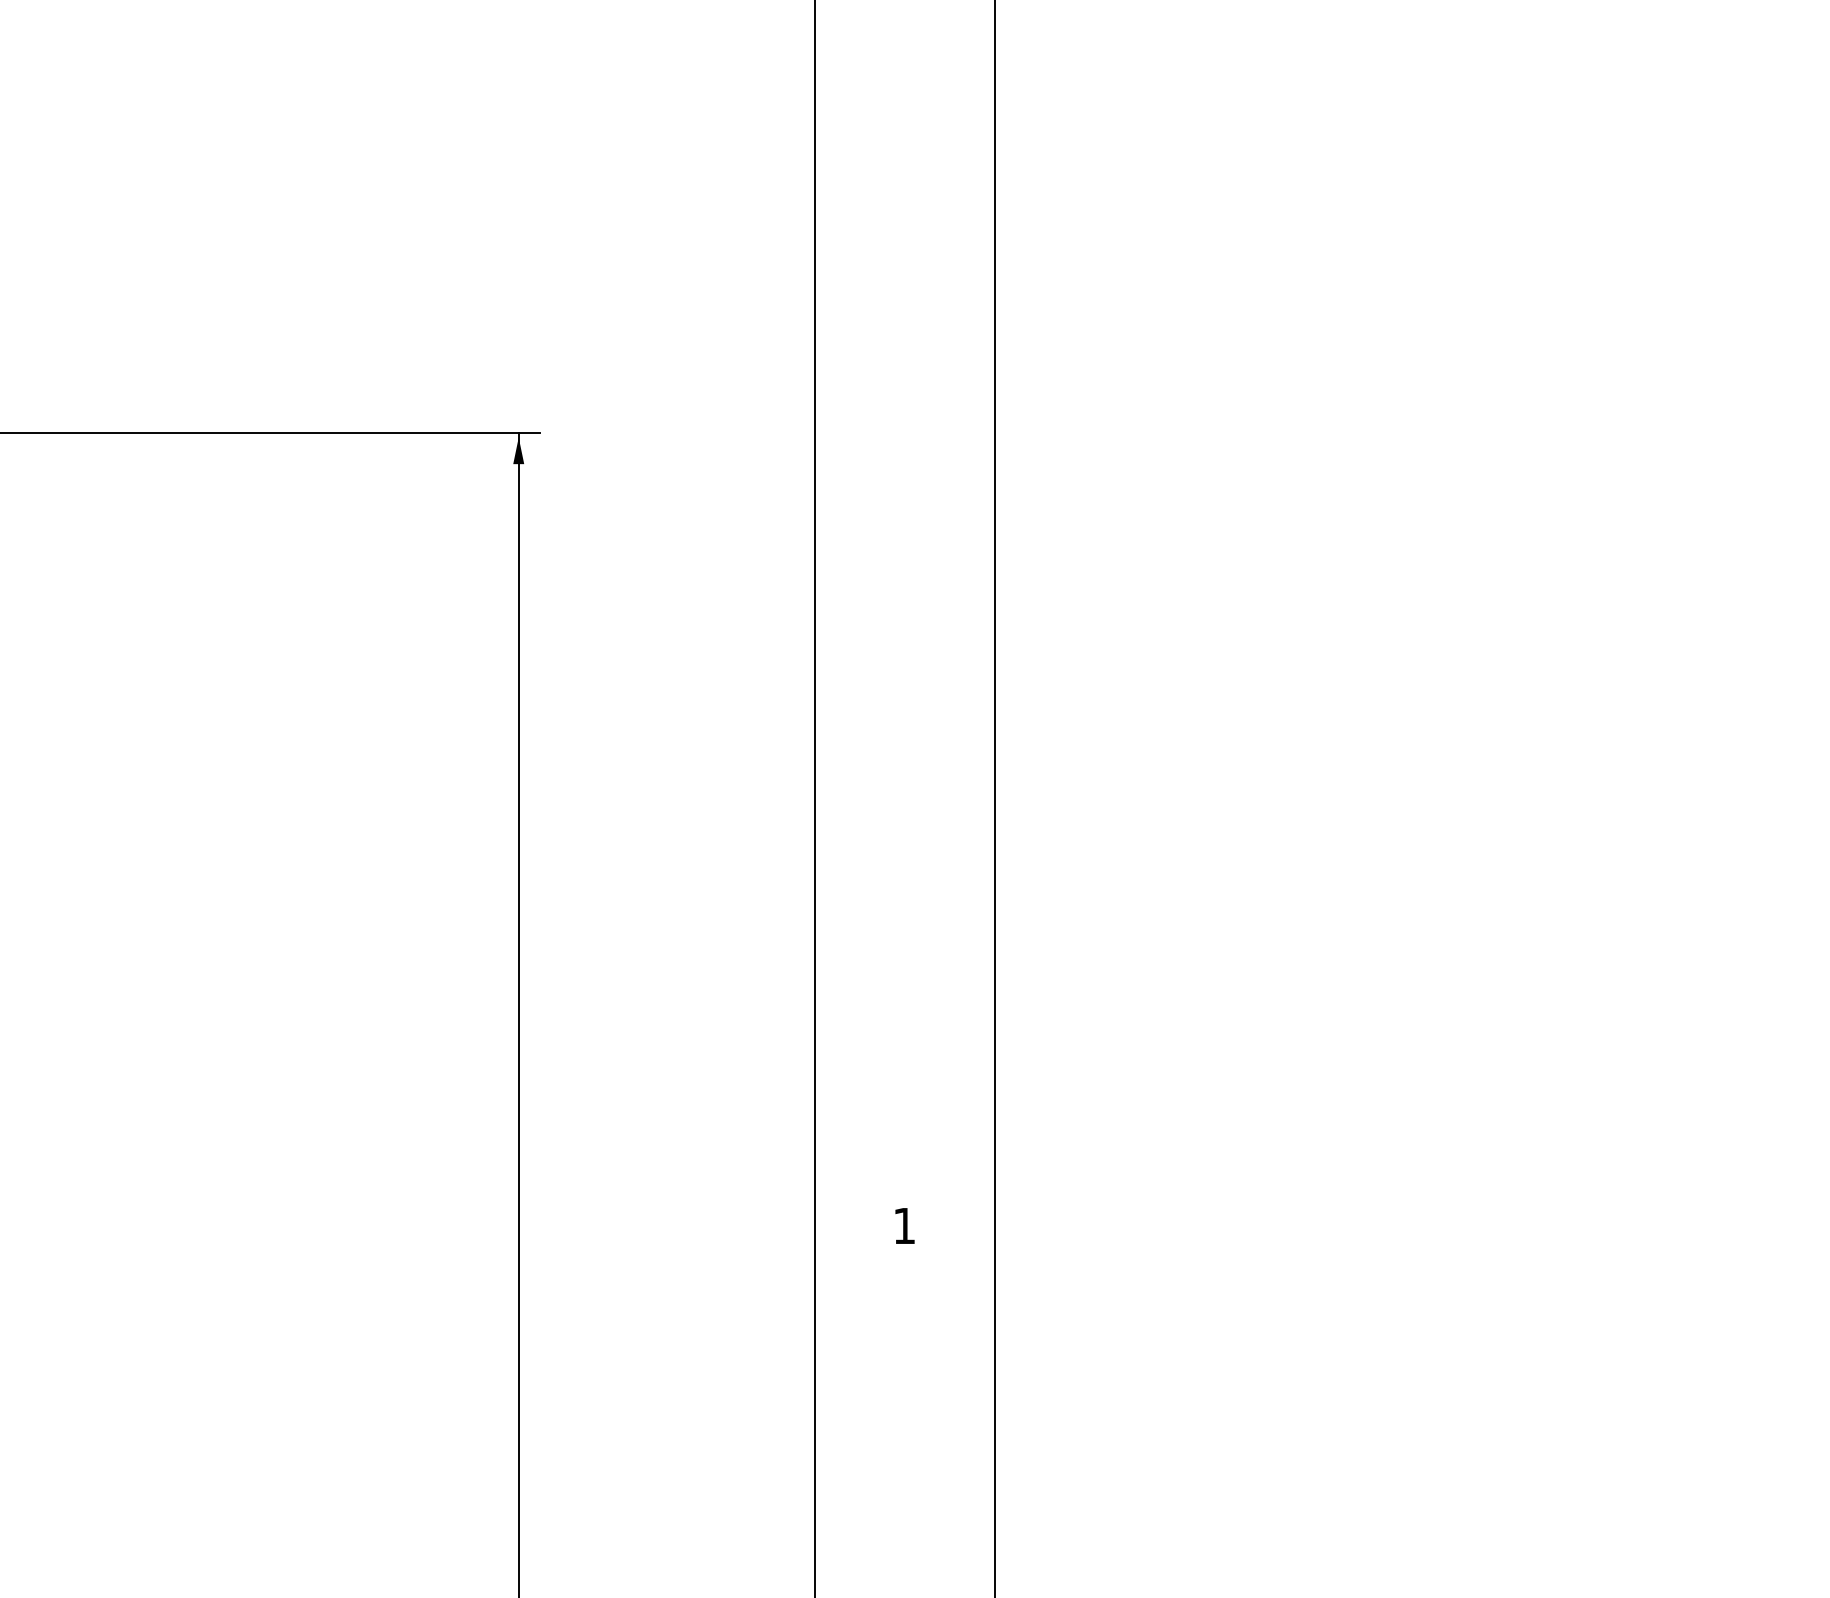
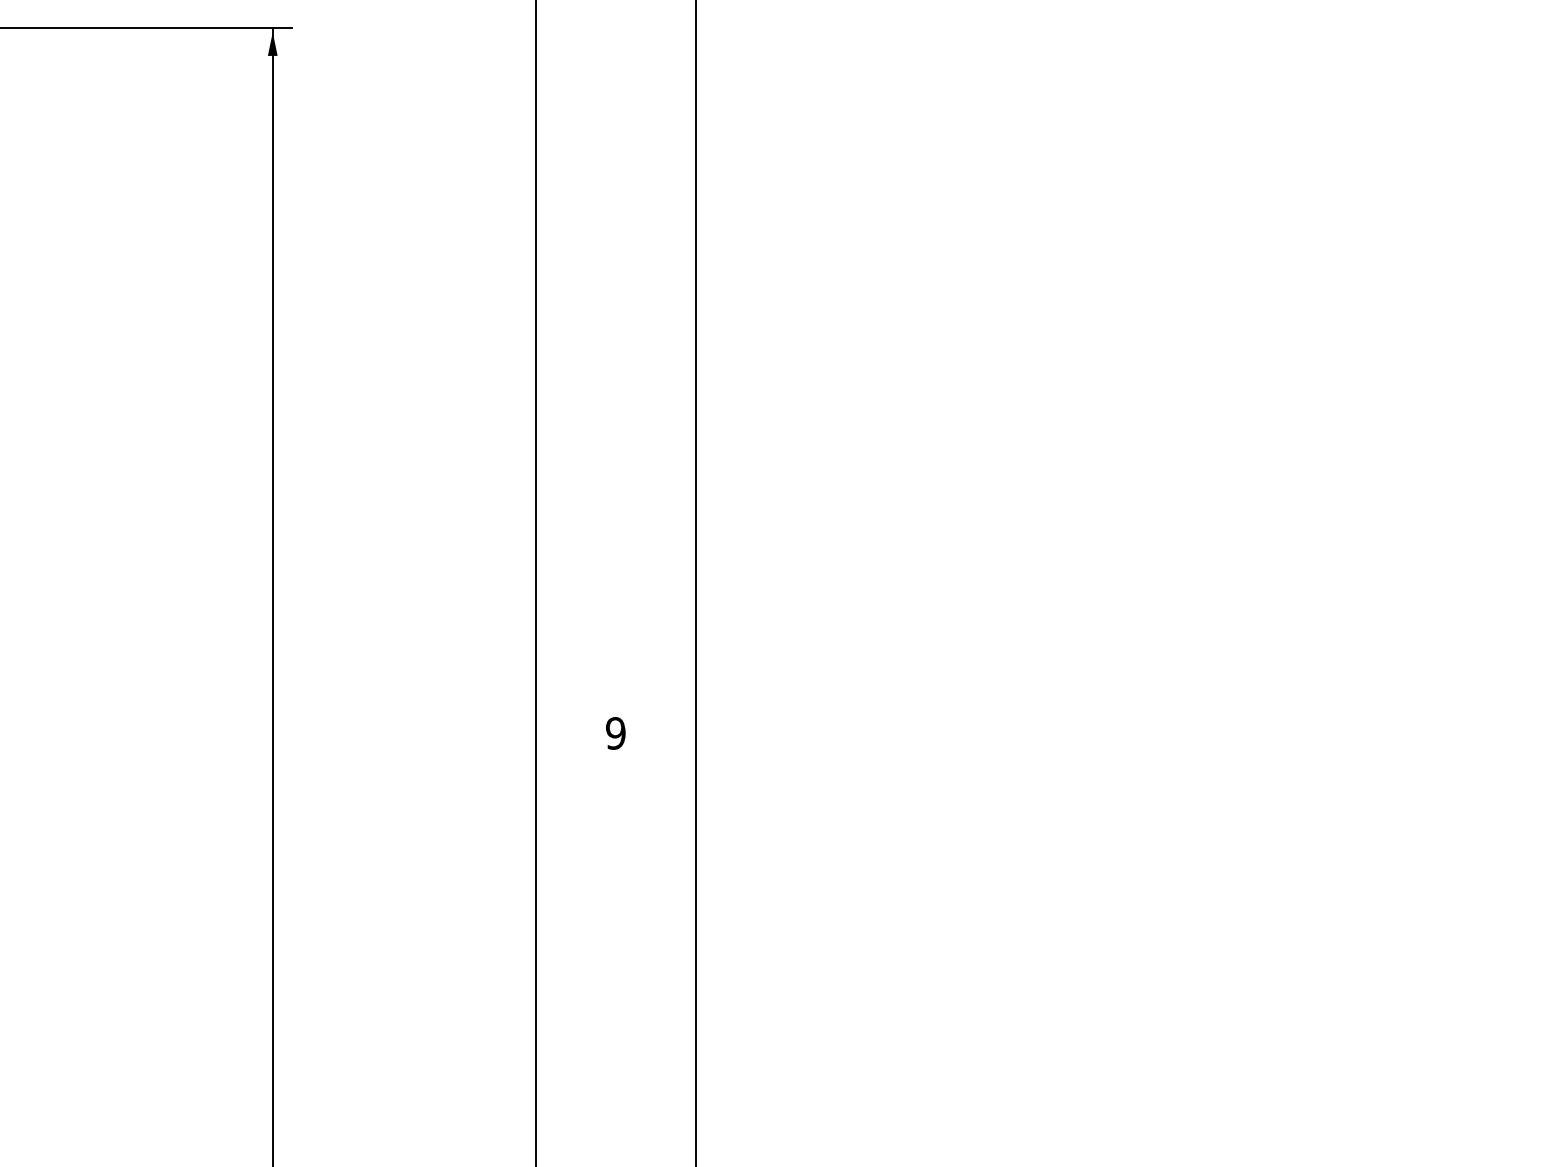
text: (904, 1225) -> (615, 732), 1 -> 9

